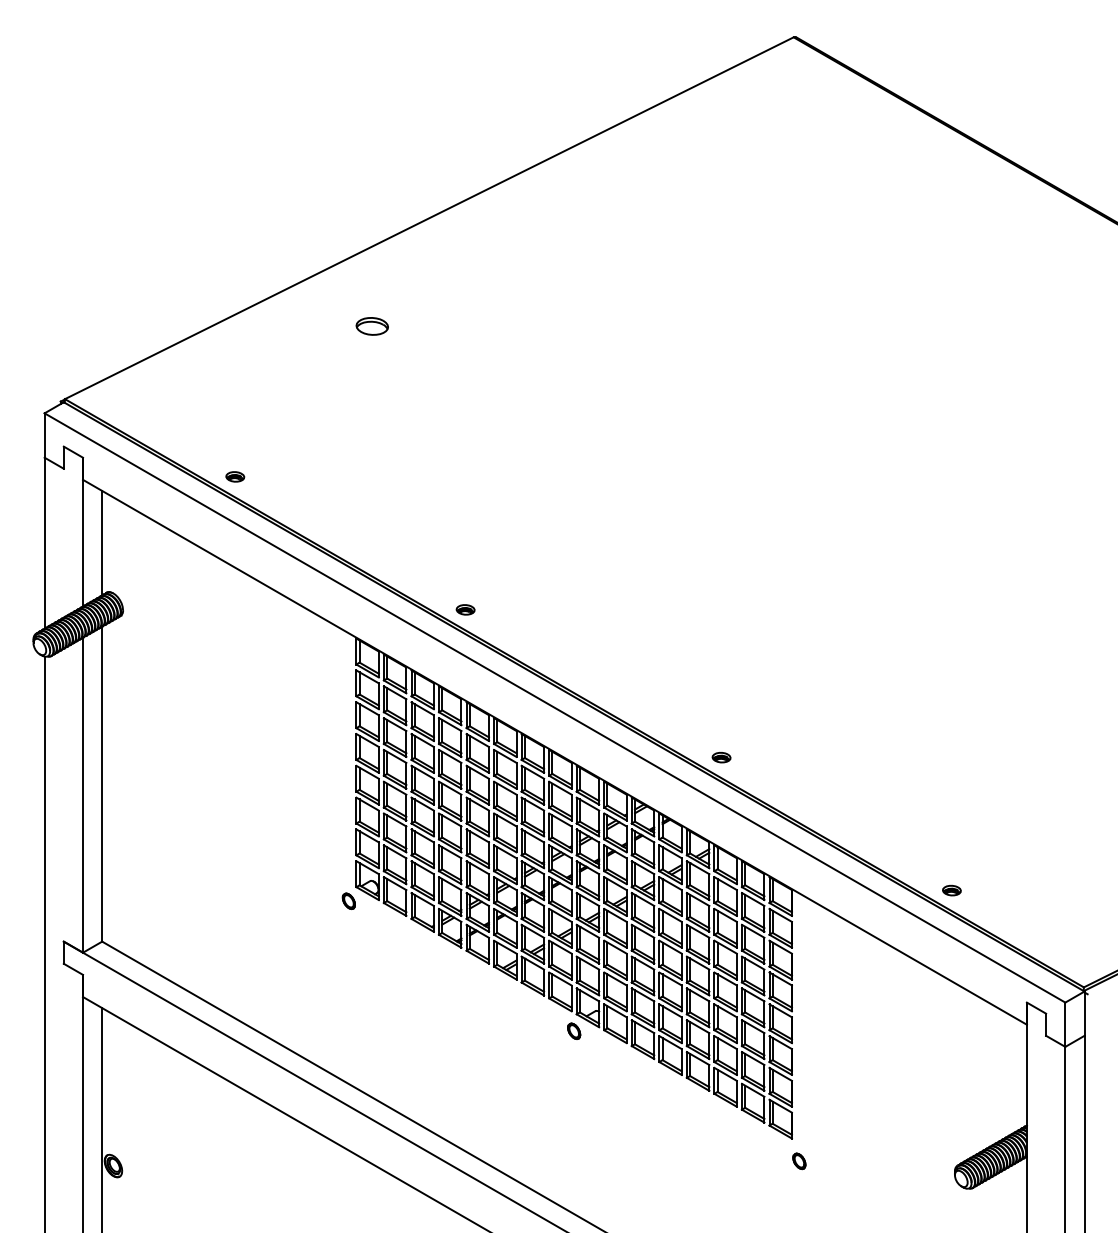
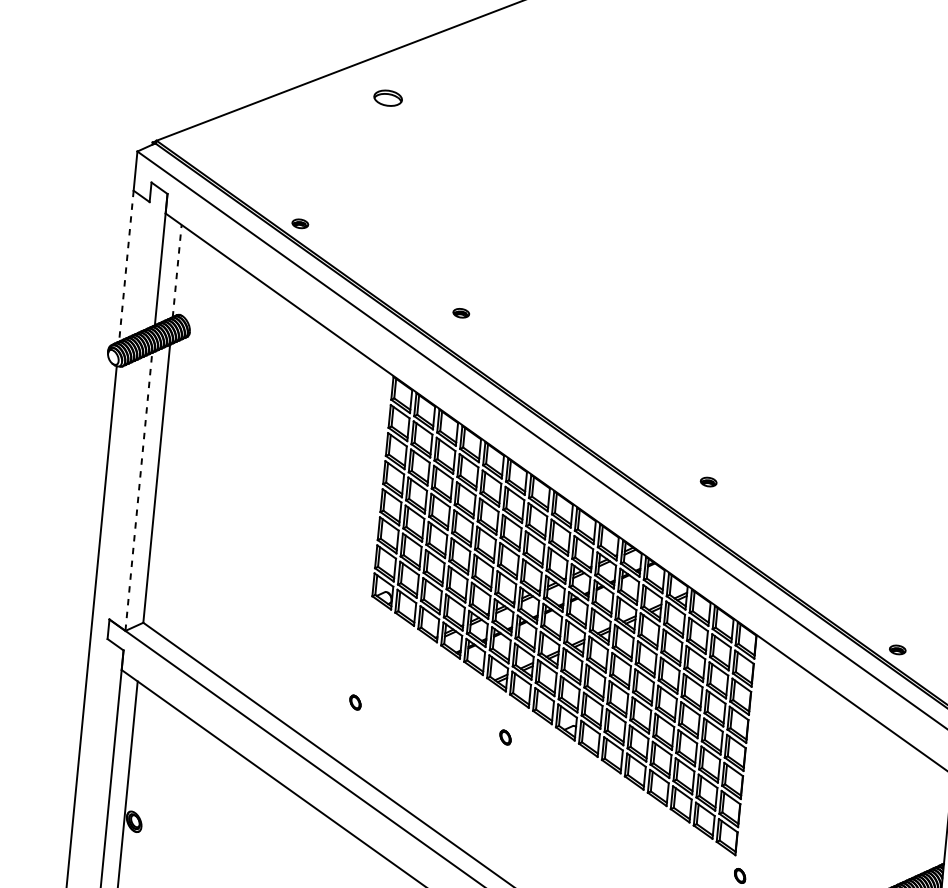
part: (371, 326) -> (387, 98), moved
line: (102, 542) -> (177, 270), solid -> dashed
line: (44, 543) -> (126, 266), solid -> dashed
part: (465, 609) -> (461, 312), moved
part: (721, 757) -> (708, 481), moved
line: (83, 795) -> (139, 492), solid -> dashed
part: (348, 900) -> (355, 701), moved
part: (574, 1030) -> (505, 736), moved

